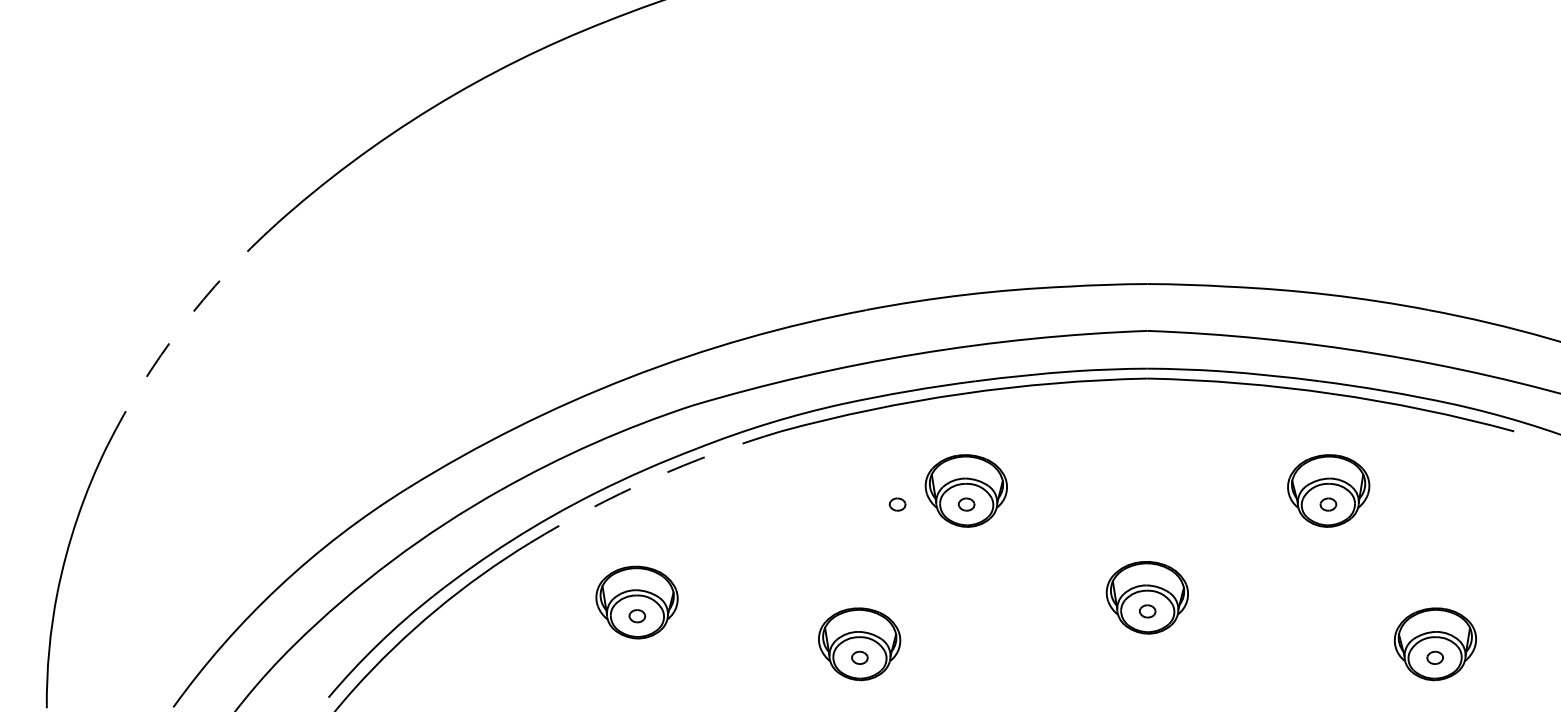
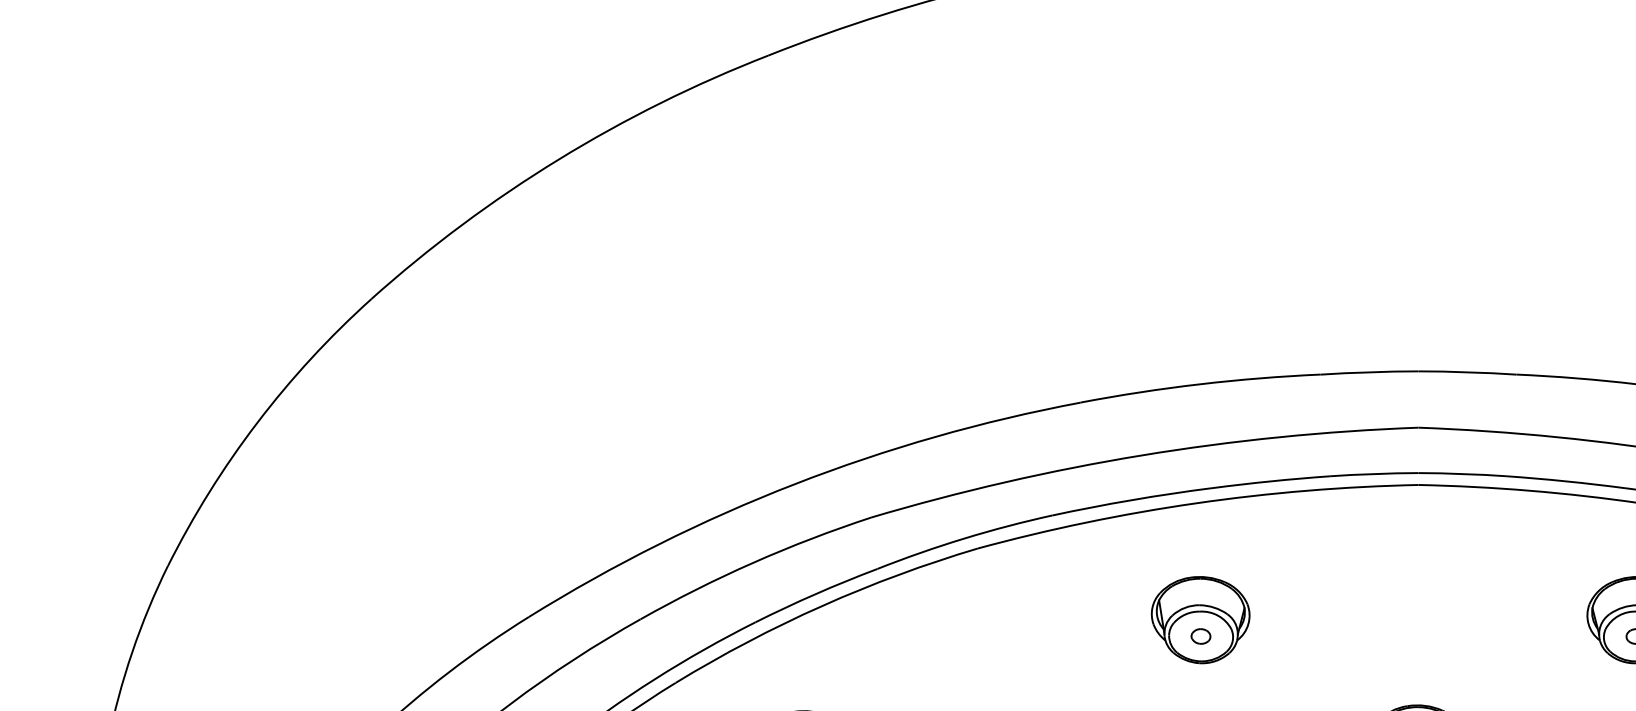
arc: (181, 326) -> (257, 422), dashed -> solid
arc: (651, 479) -> (822, 606), dashed -> solid
part: (897, 504) -> (1117, 636), removed

